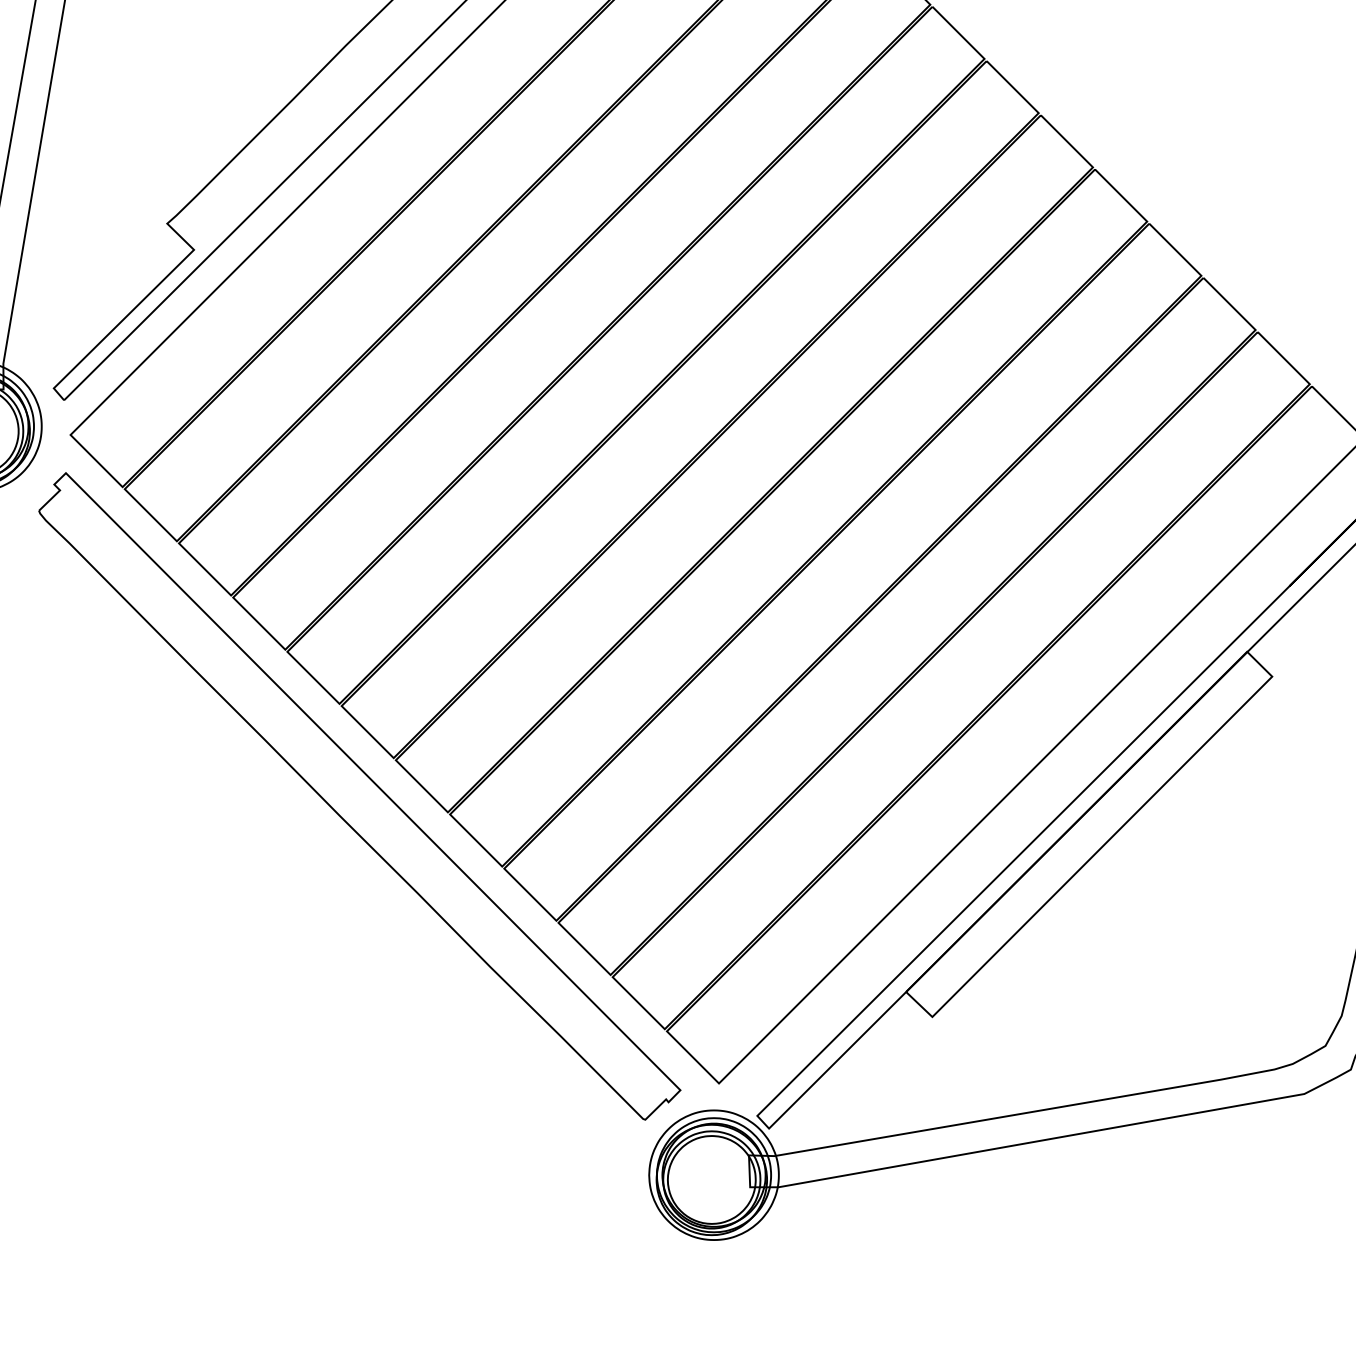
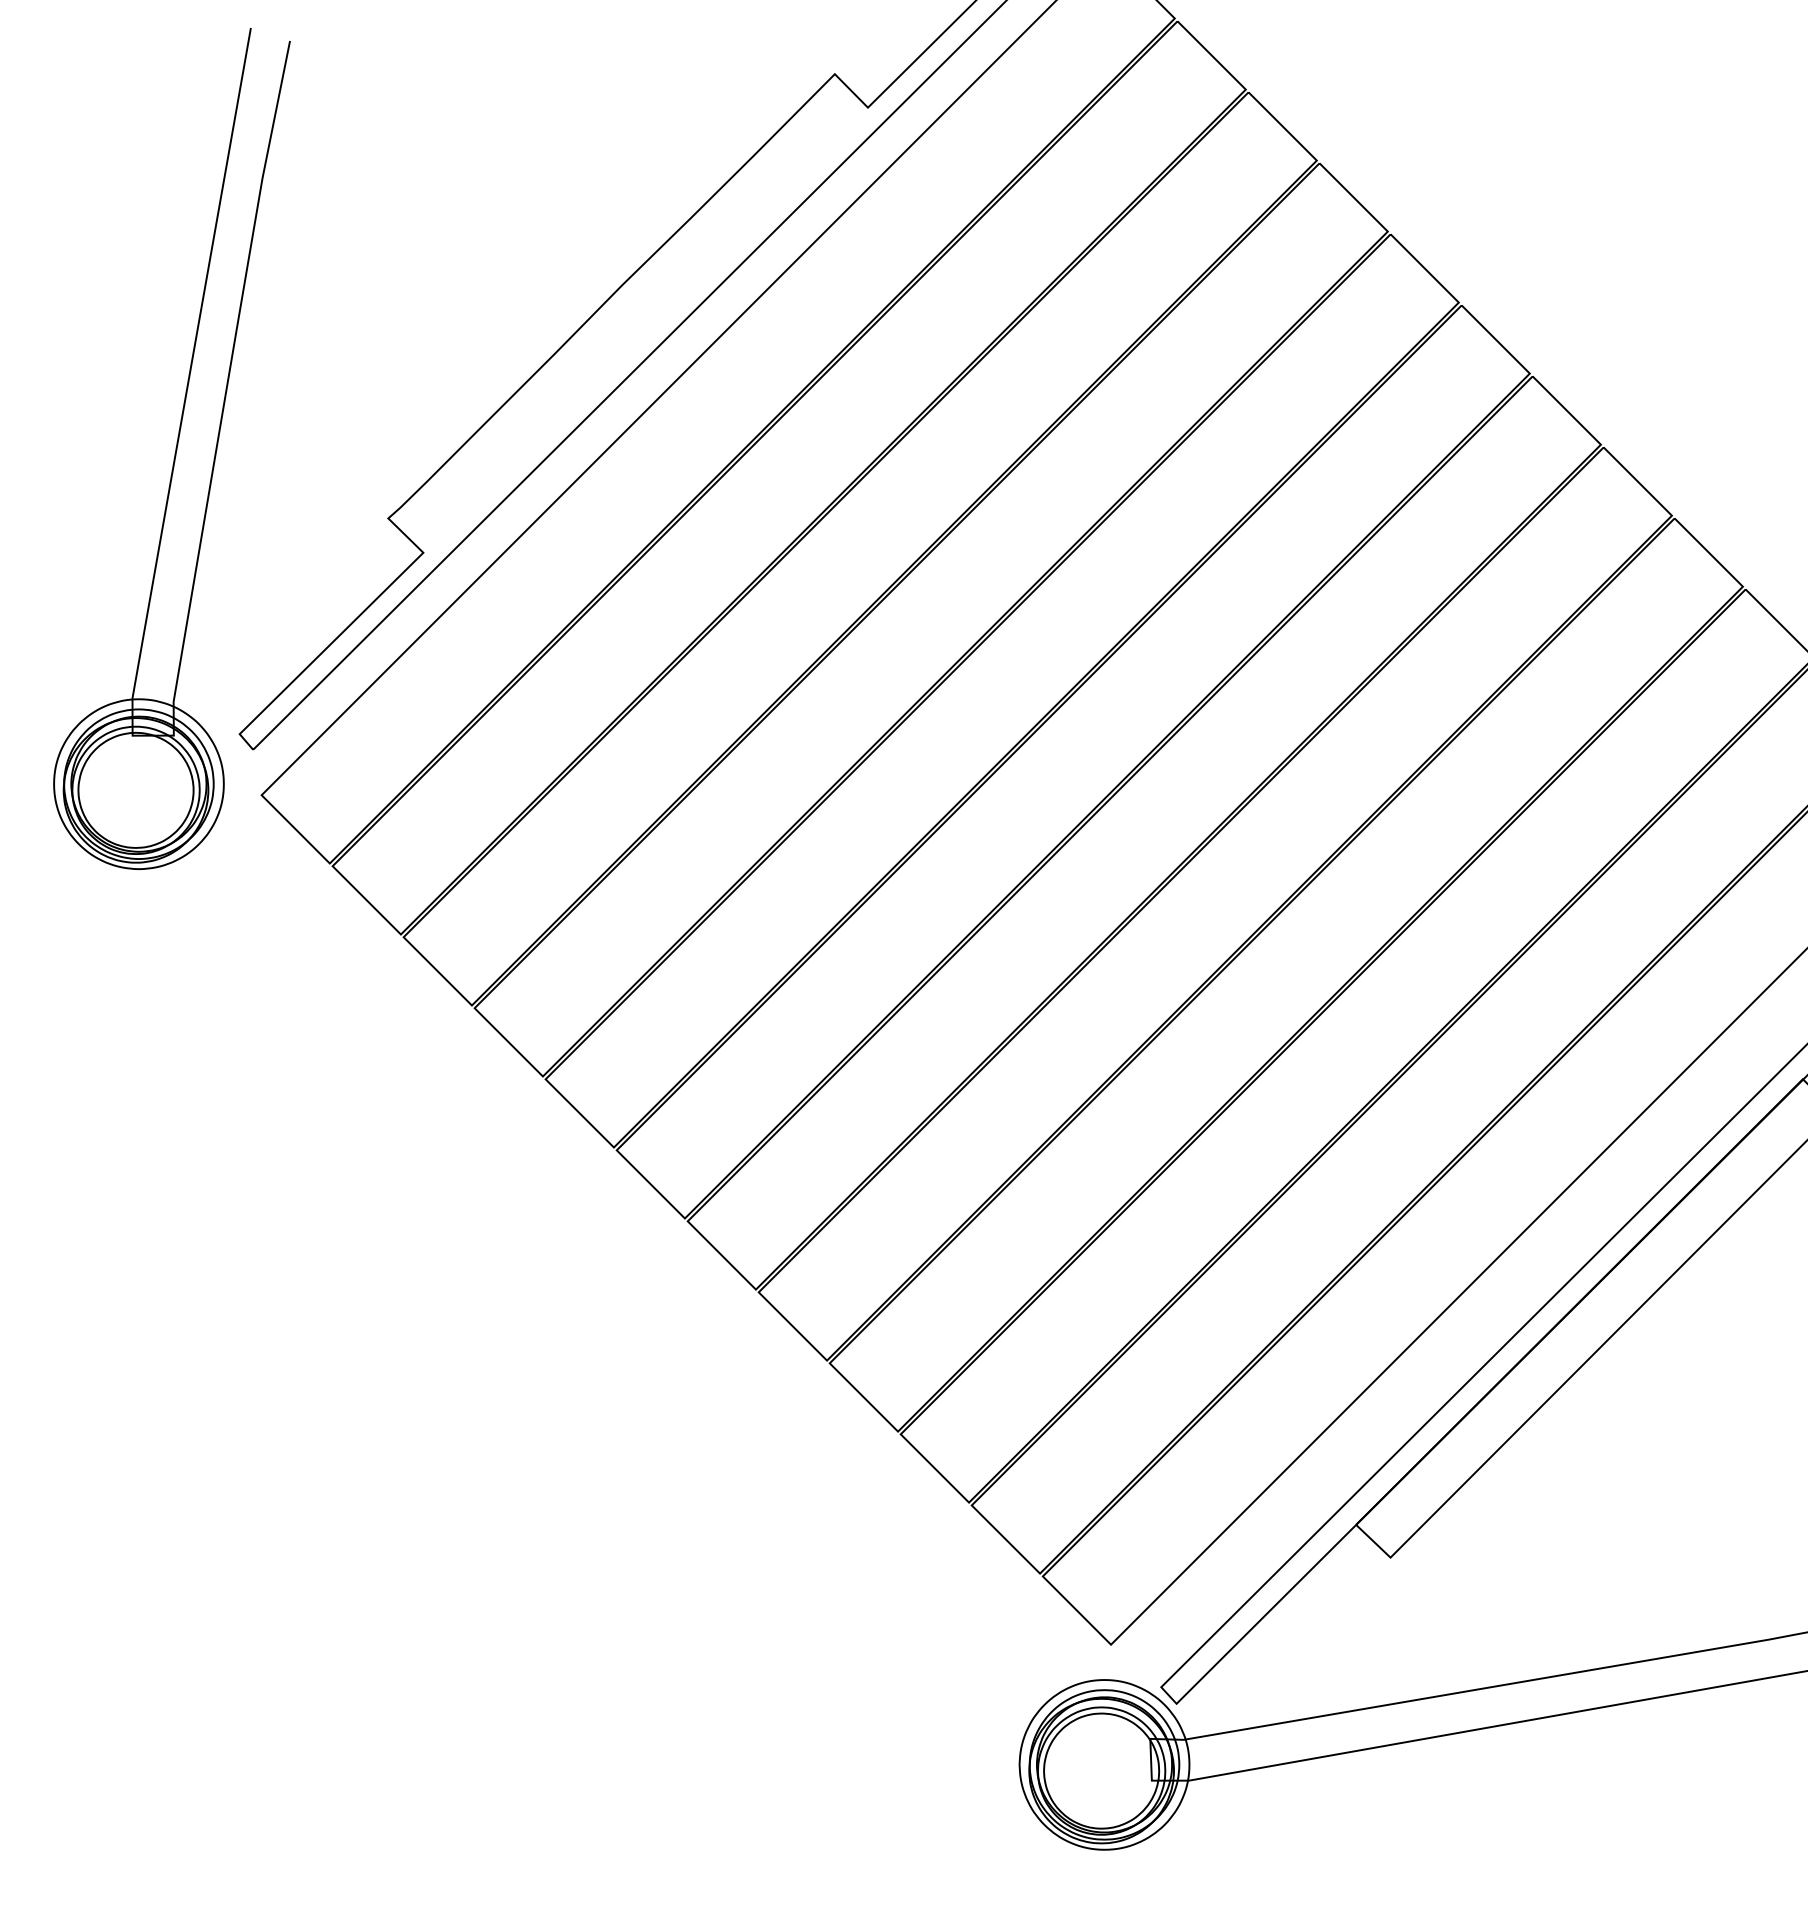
part: (359, 796) -> (640, 1268), removed

